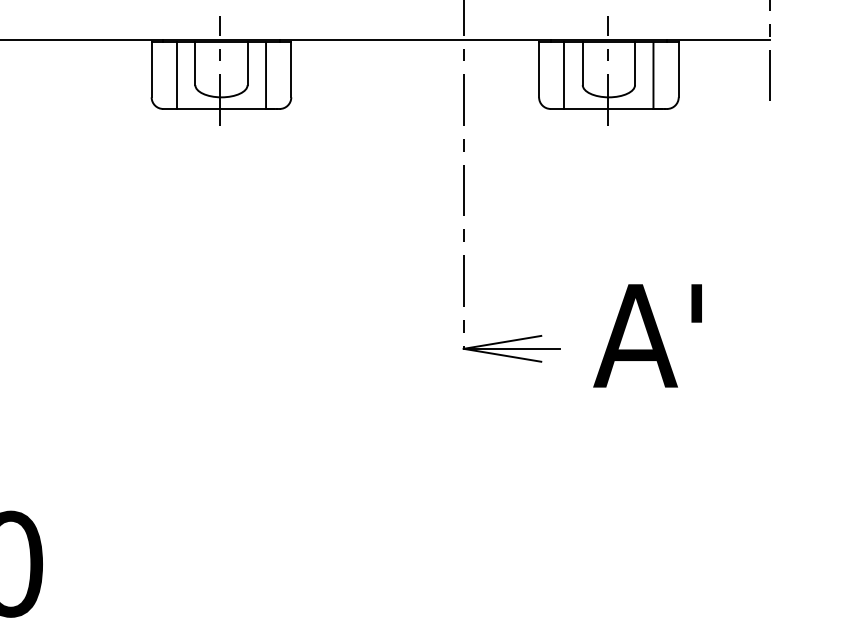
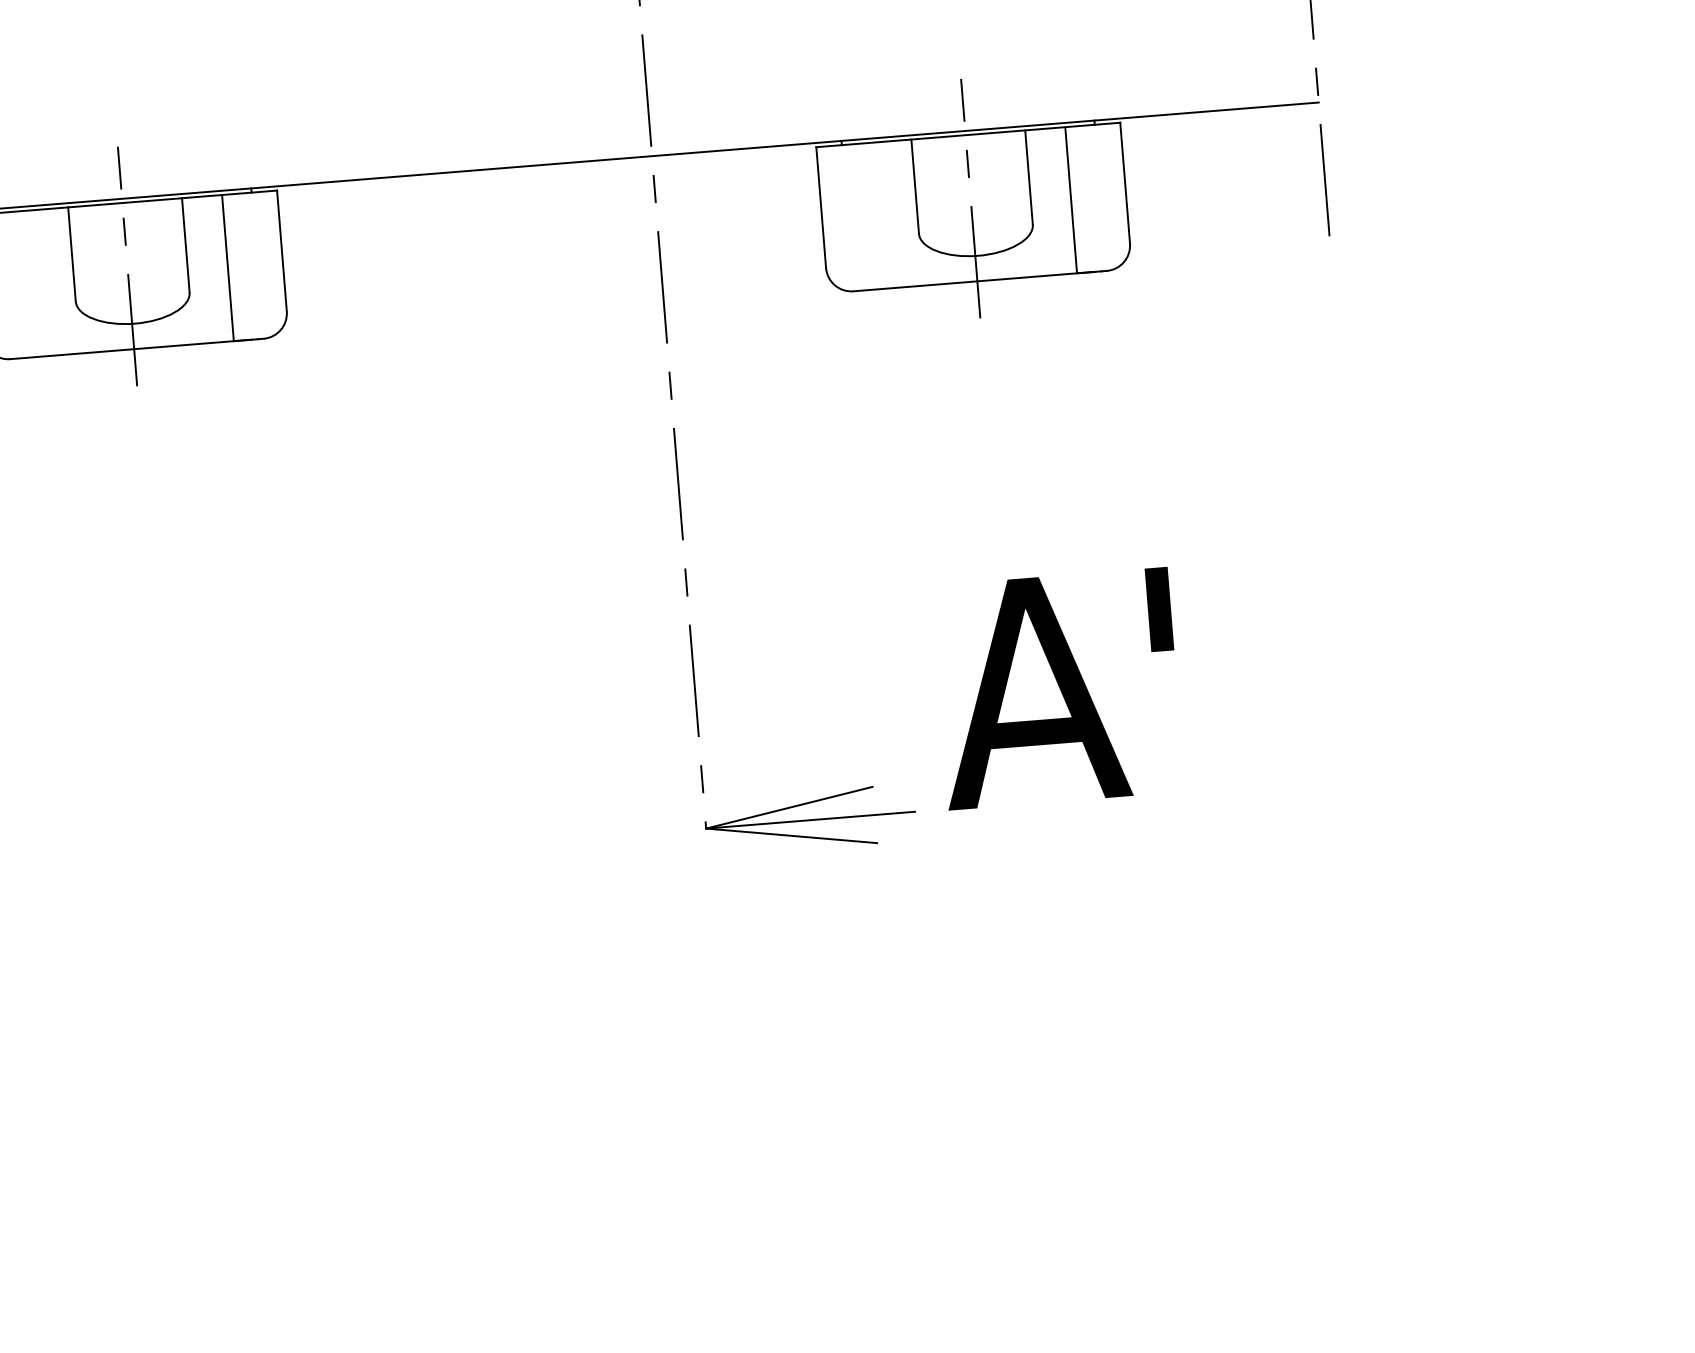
line: (176, 74) -> (32, 281), removed
line: (564, 74) -> (877, 213), removed
text: (647, 335) -> (1057, 687), moved

